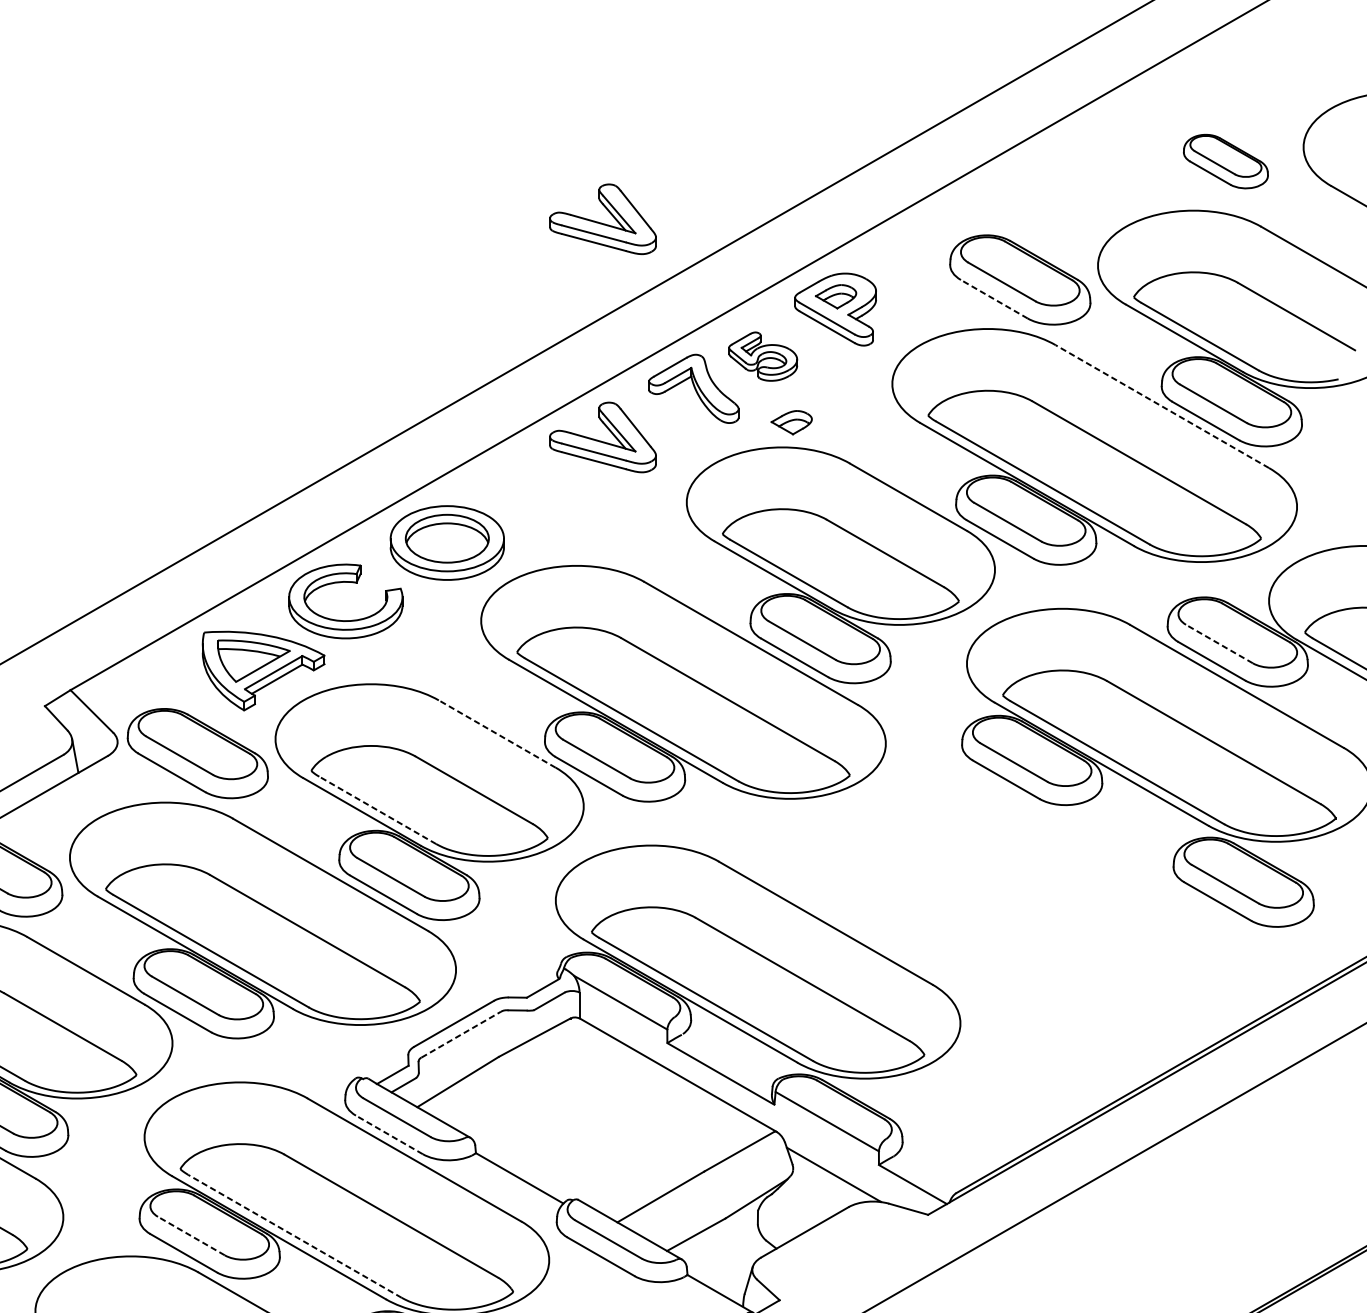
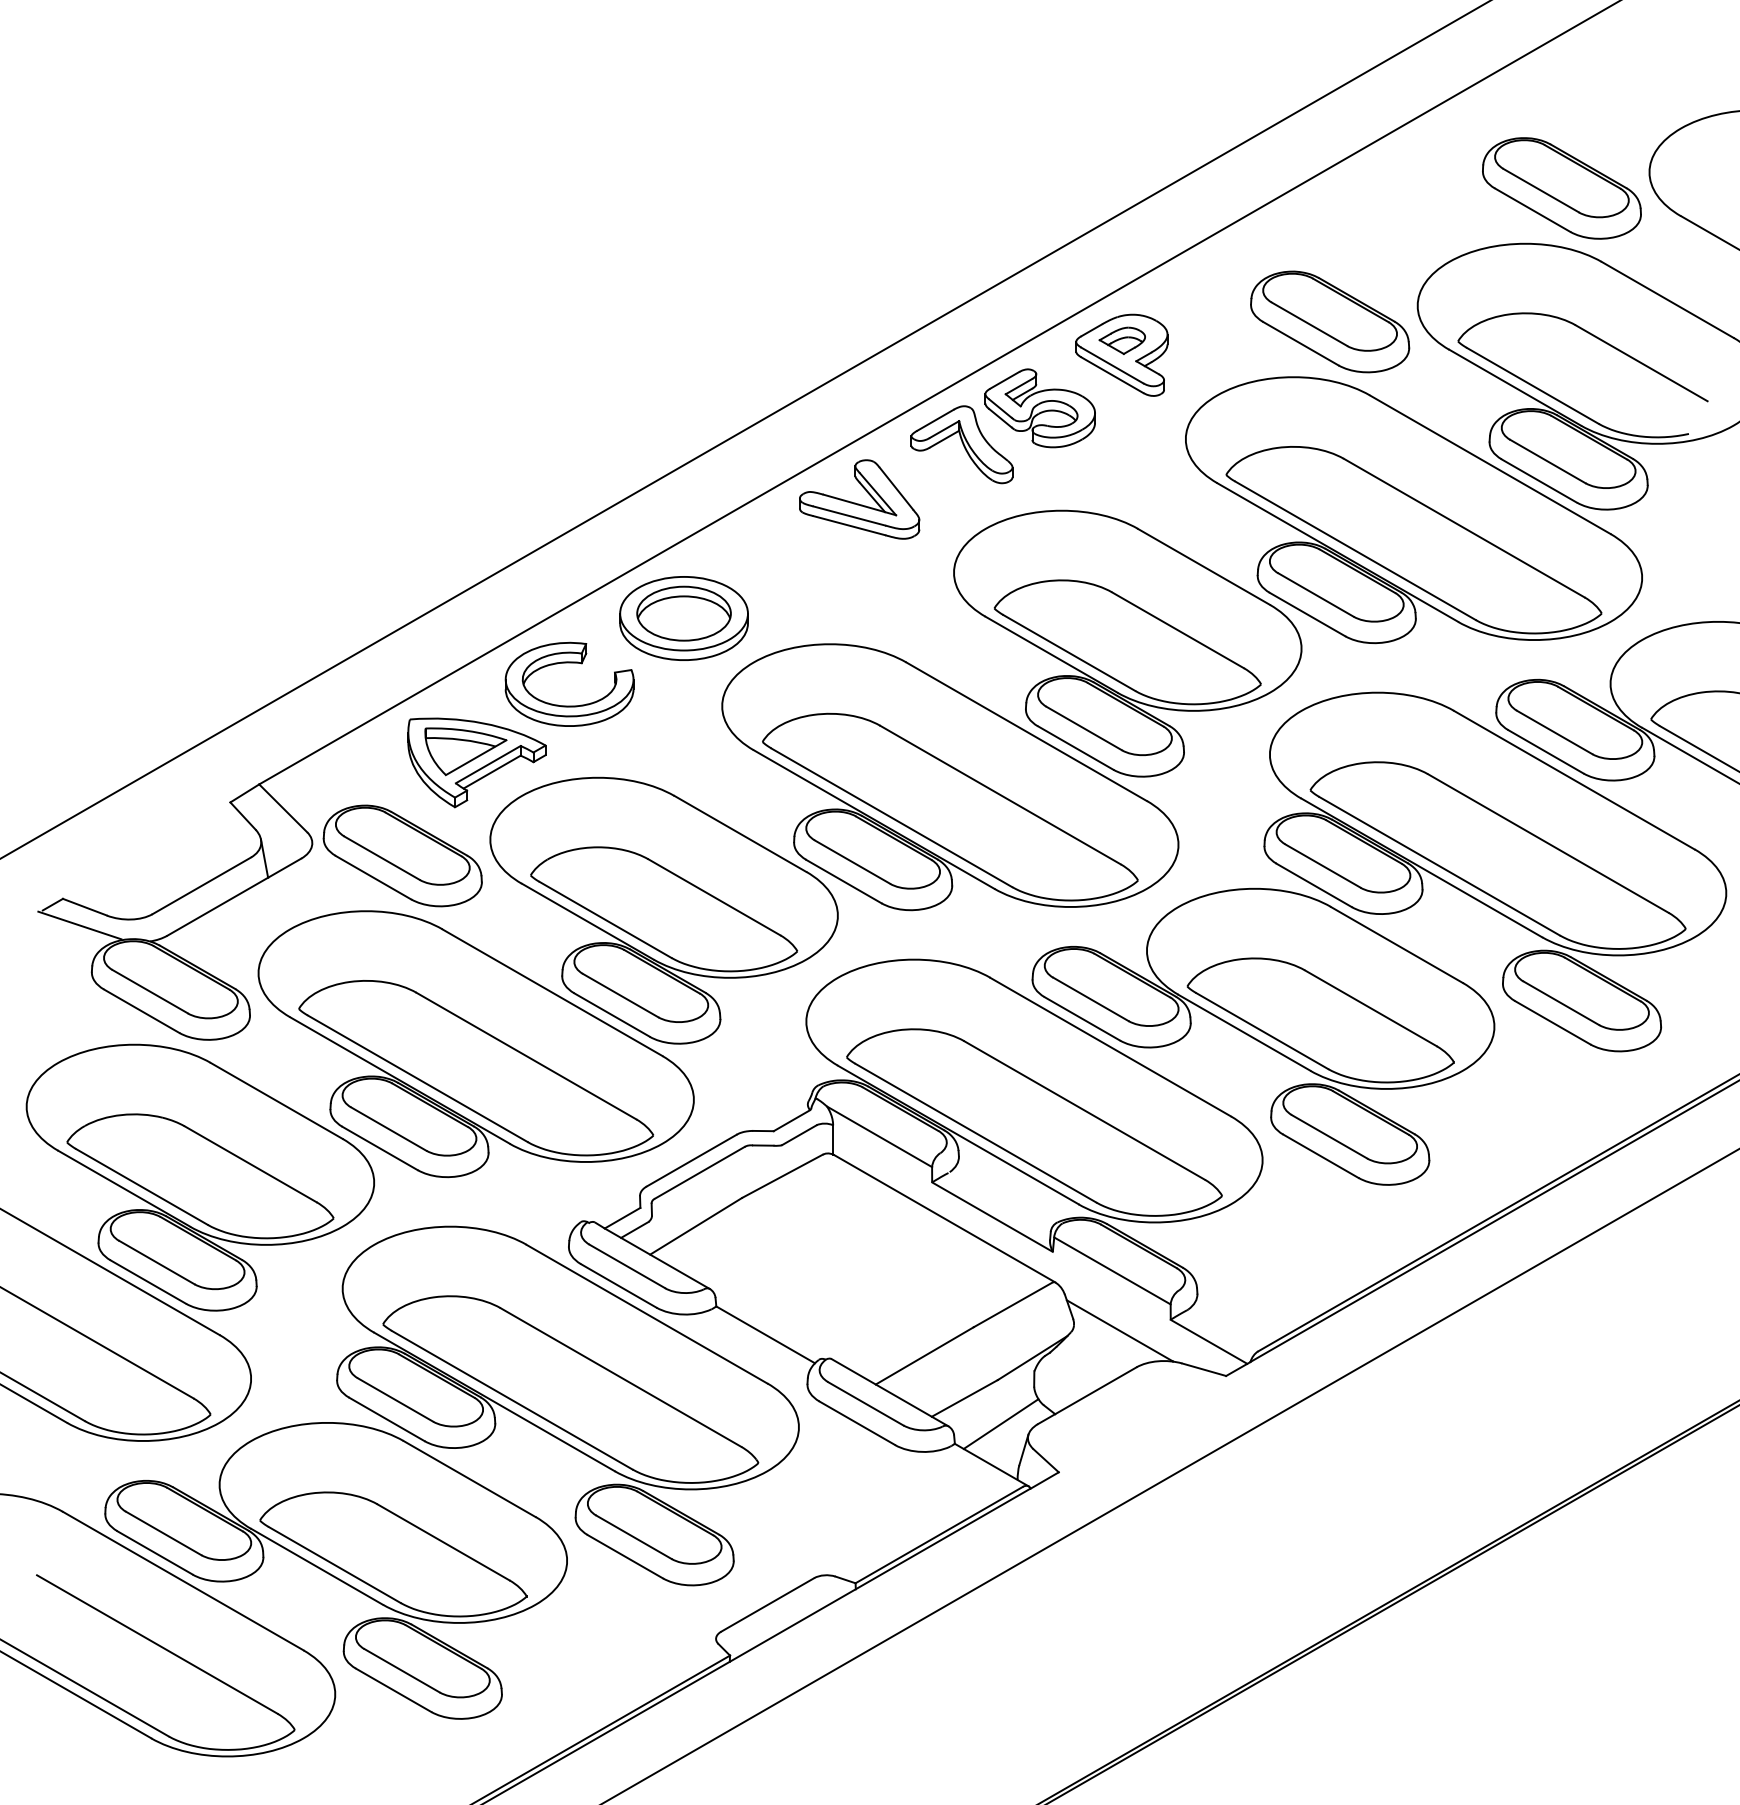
part: (1225, 161) -> (1561, 188), size x1.67
part: (602, 219) -> (859, 253), removed
line: (994, 299) -> (1300, 343), dashed -> solid
part: (762, 356) -> (1039, 408), size x1.43
line: (1162, 406) -> (1490, 464), dashed -> solid
part: (790, 422) -> (1071, 482), removed
line: (1219, 644) -> (1554, 732), dashed -> solid
line: (496, 733) -> (739, 833), dashed -> solid
line: (377, 809) -> (605, 919), dashed -> solid
part: (961, 913) -> (1263, 1036), added
line: (461, 1034) -> (699, 1172), dashed -> solid
line: (389, 1134) -> (618, 1285), dashed -> solid
line: (191, 1235) -> (395, 1399), dashed -> solid
line: (295, 1236) -> (512, 1400), dashed -> solid
line: (727, 1256) -> (1000, 1423), added

